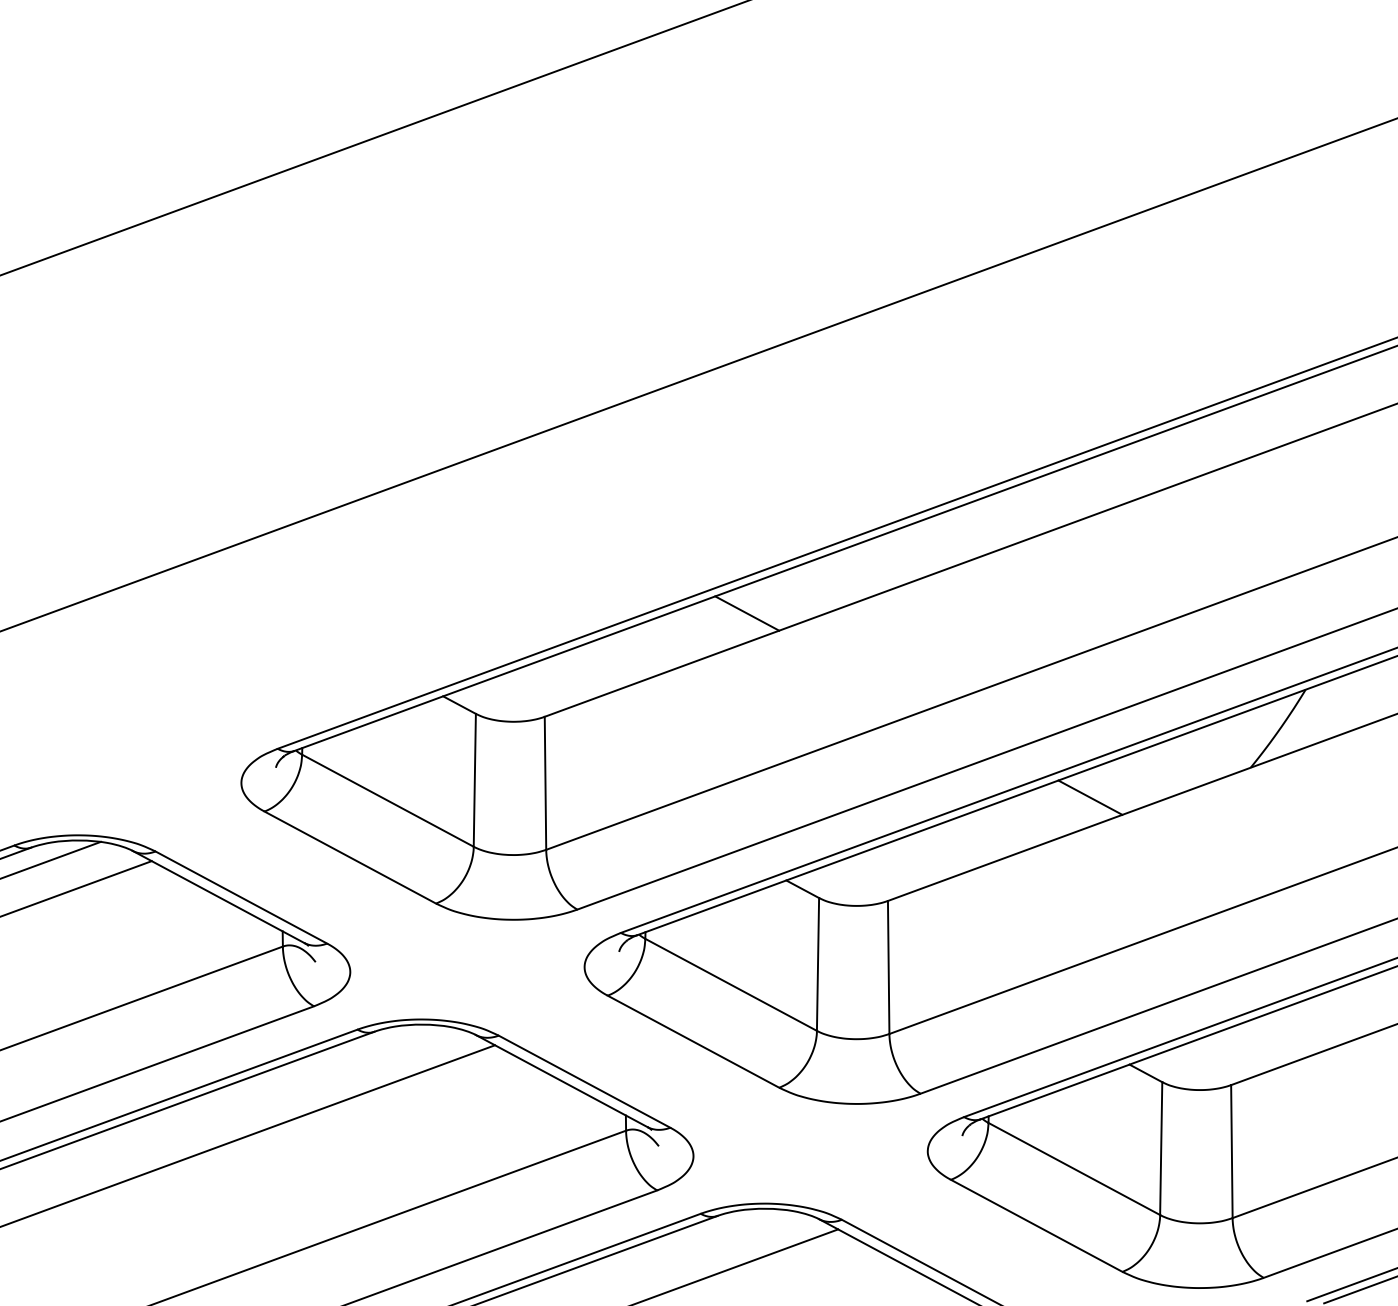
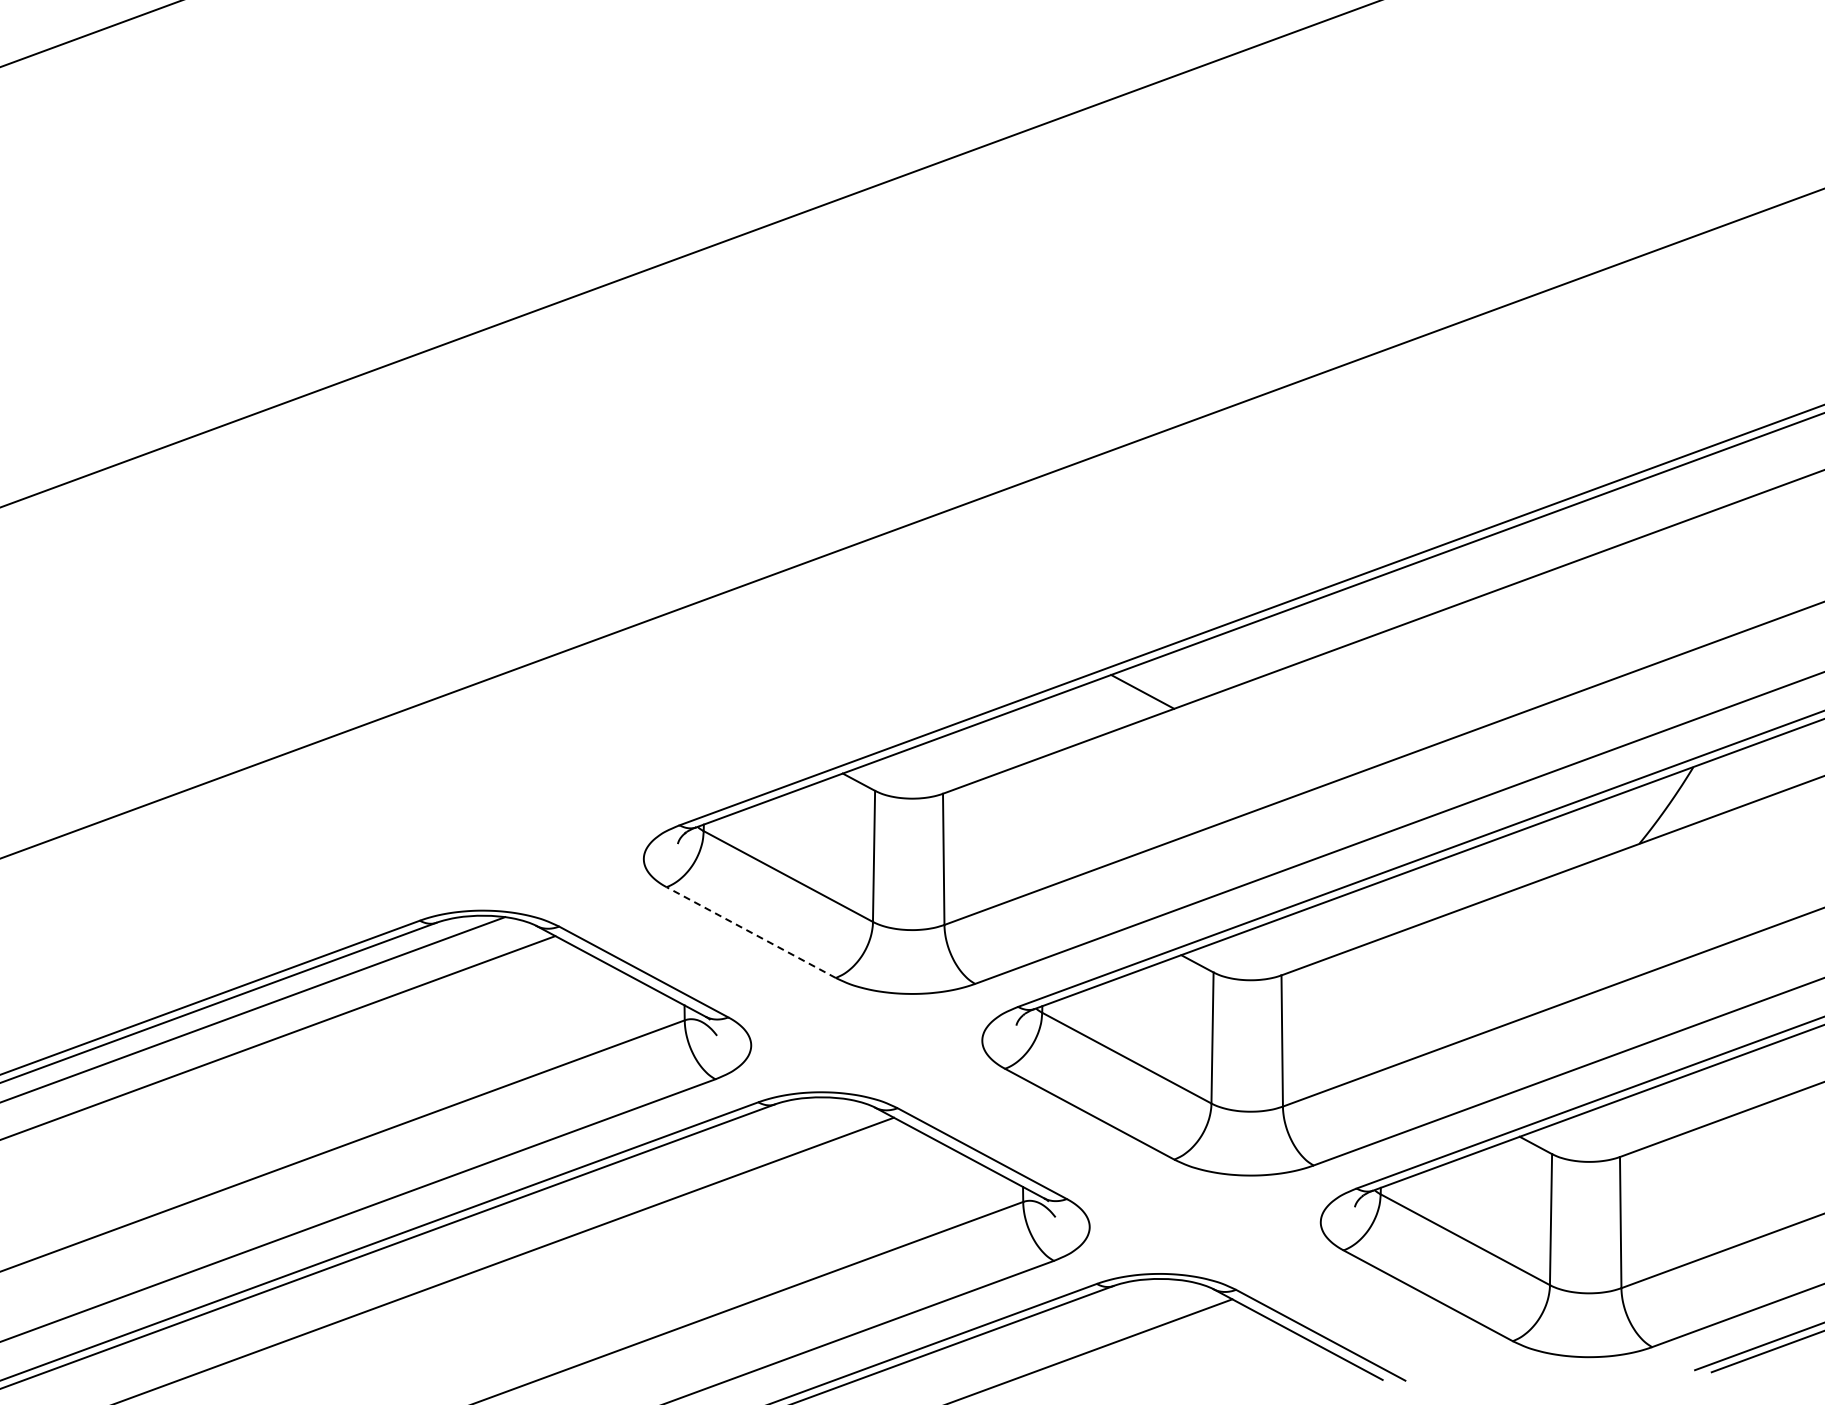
line: (1089, 797) -> (1480, 873), removed
line: (349, 857) -> (750, 932), solid -> dashed

